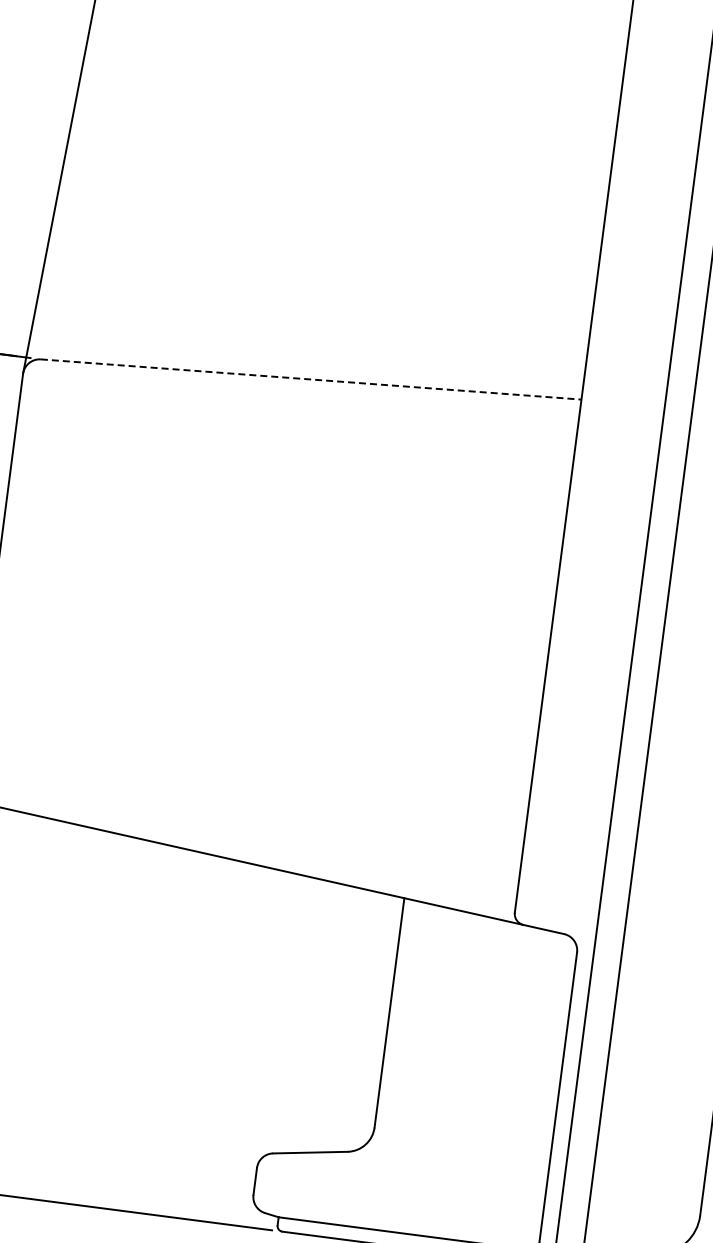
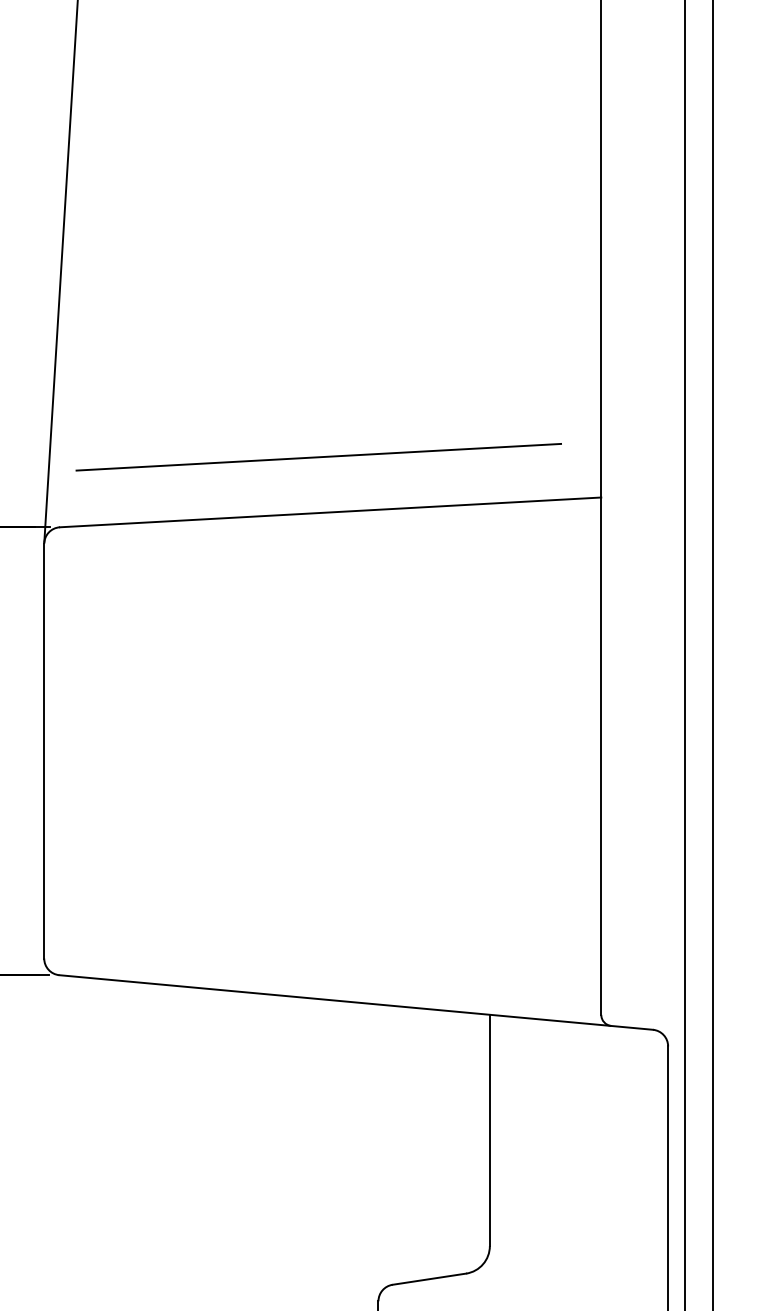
line: (306, 322) -> (318, 456), added
line: (312, 379) -> (331, 512), dashed -> solid

